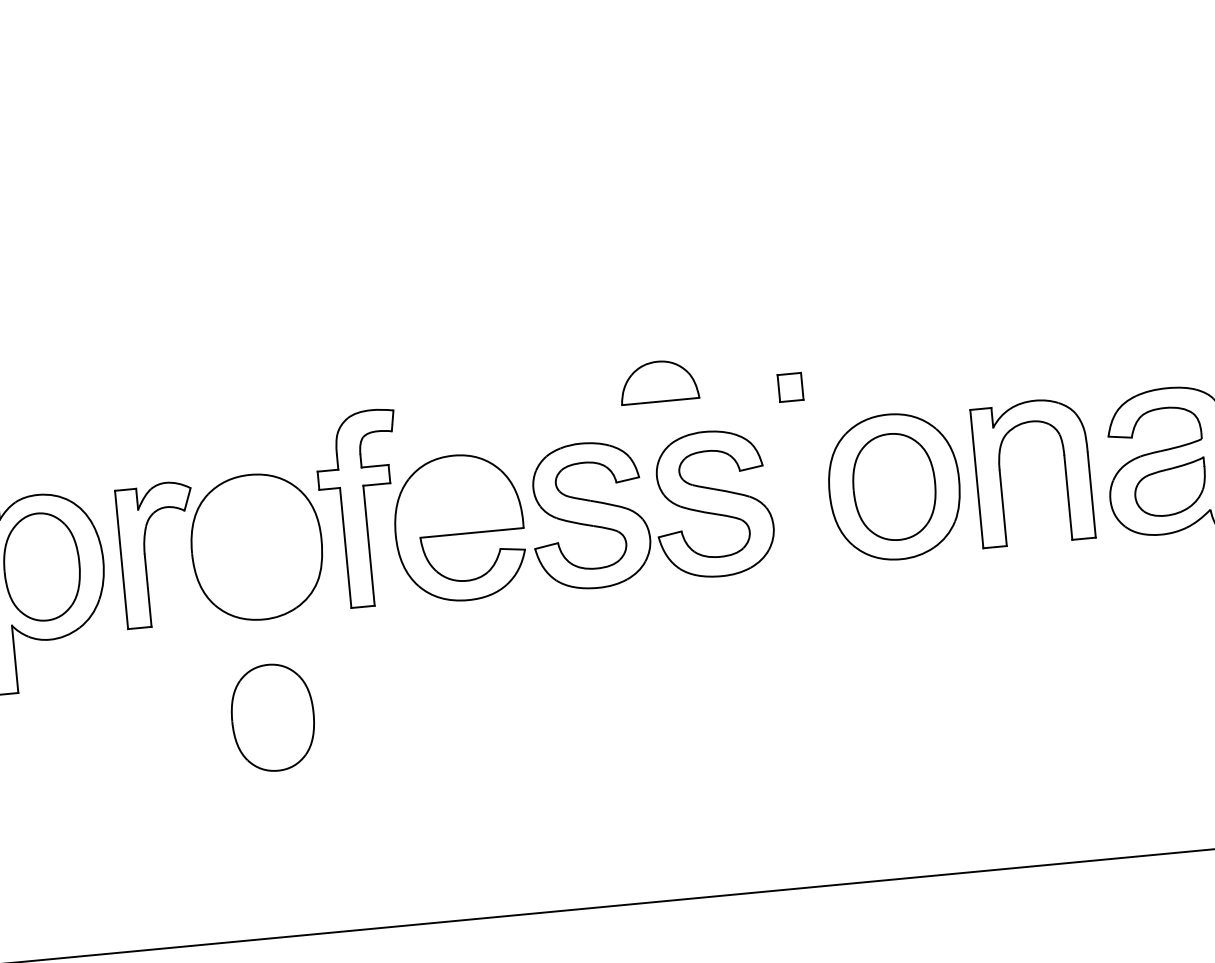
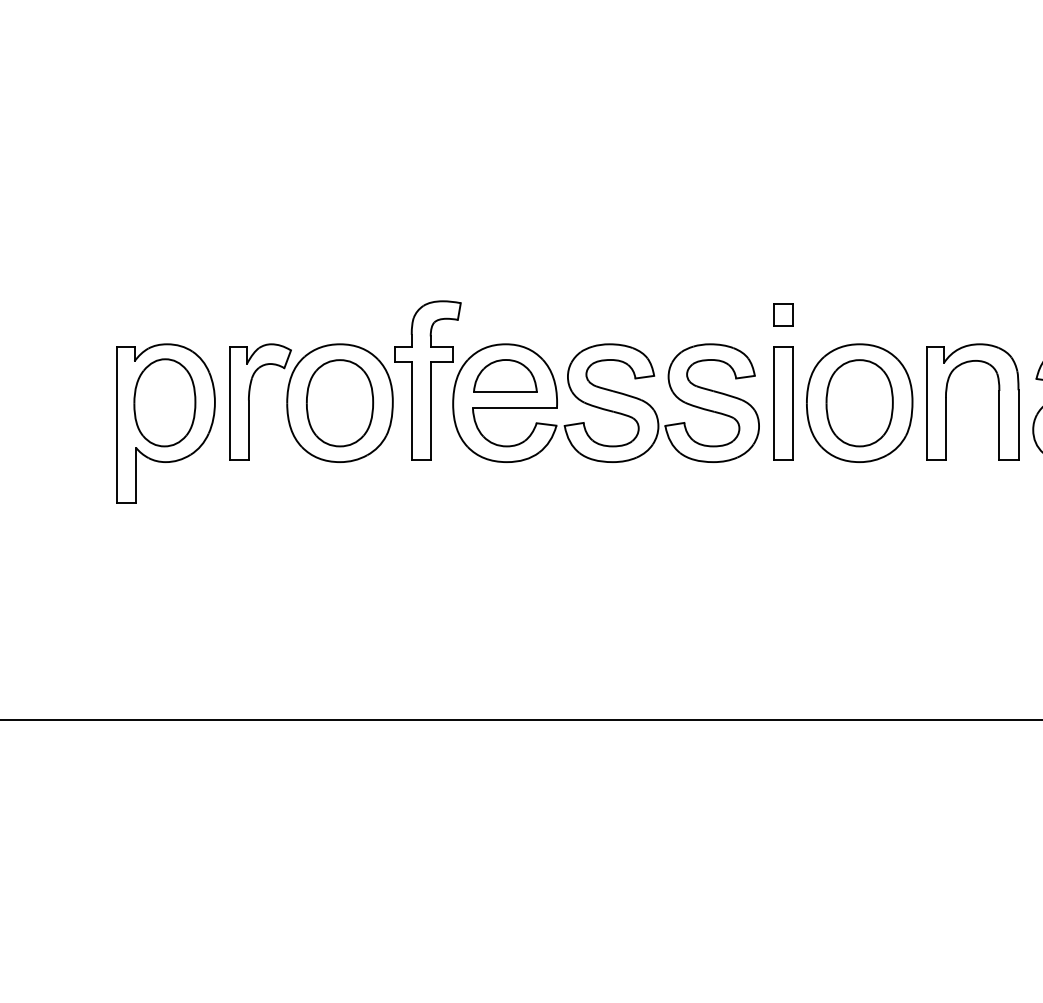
part: (658, 380) -> (505, 375), moved
part: (800, 496) -> (783, 403), added
part: (273, 718) -> (340, 403), moved

